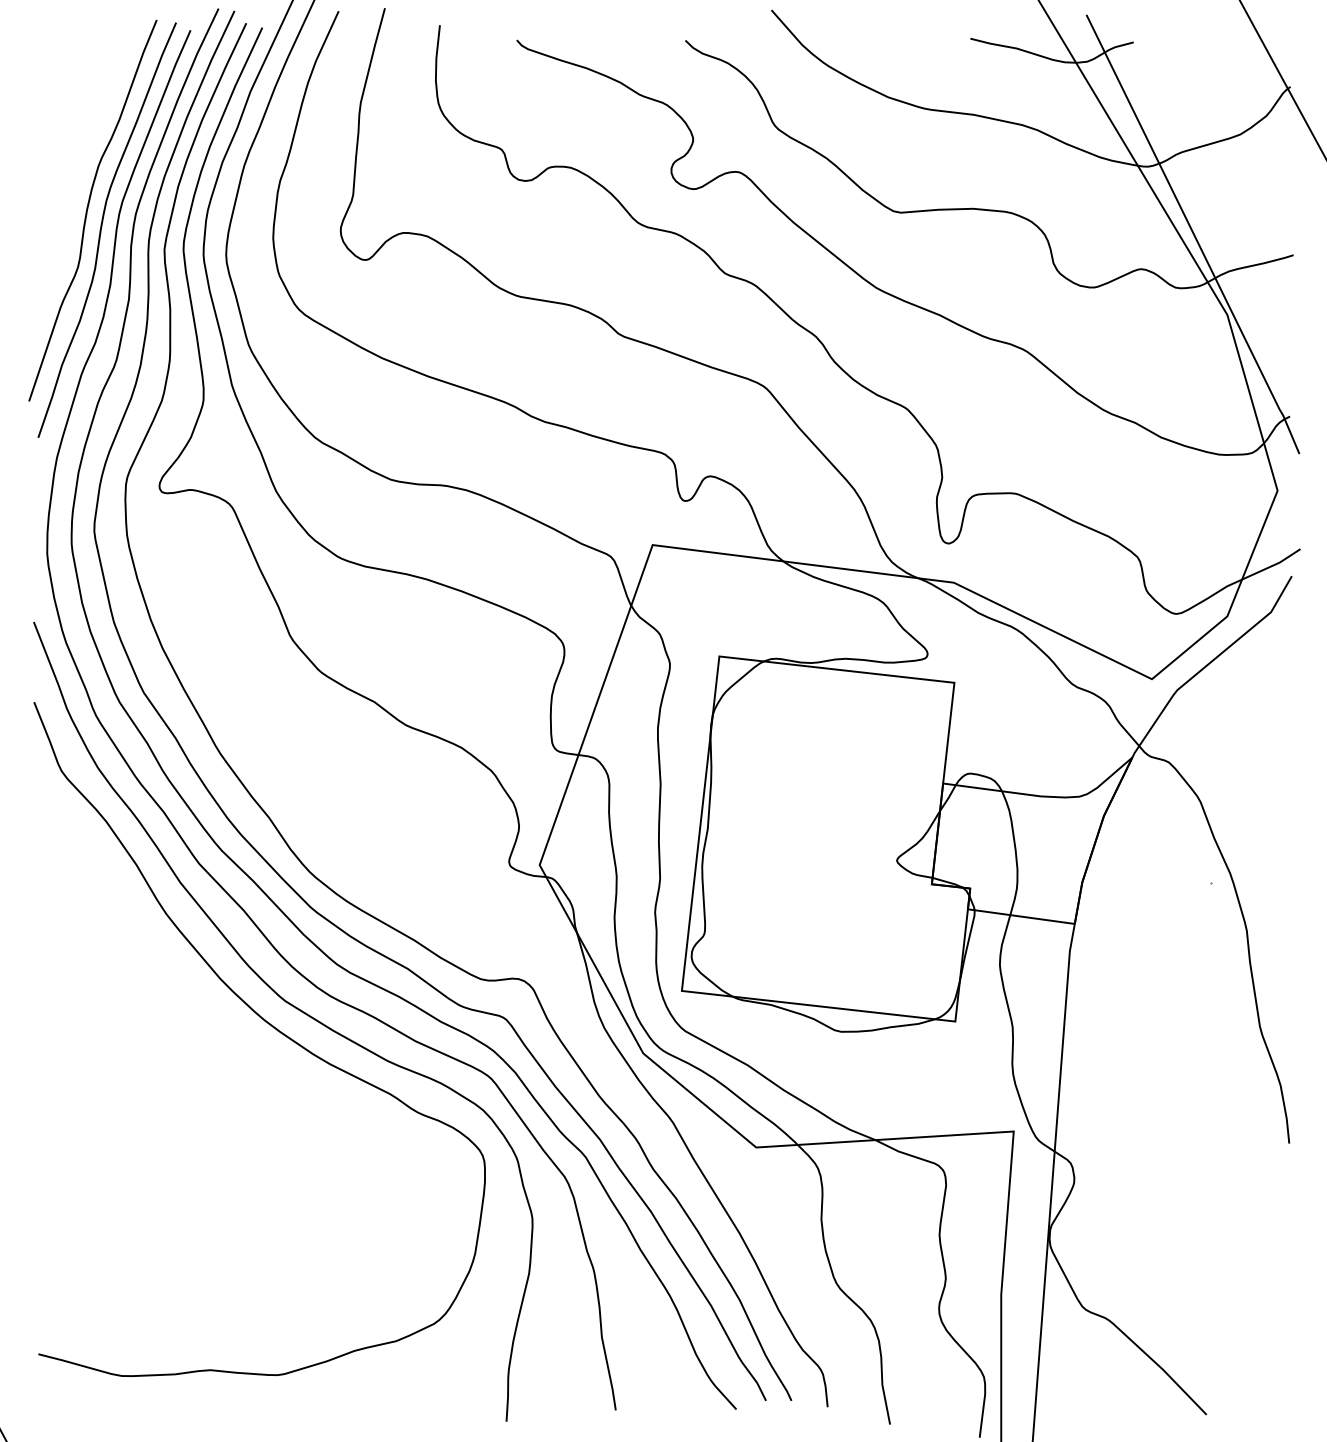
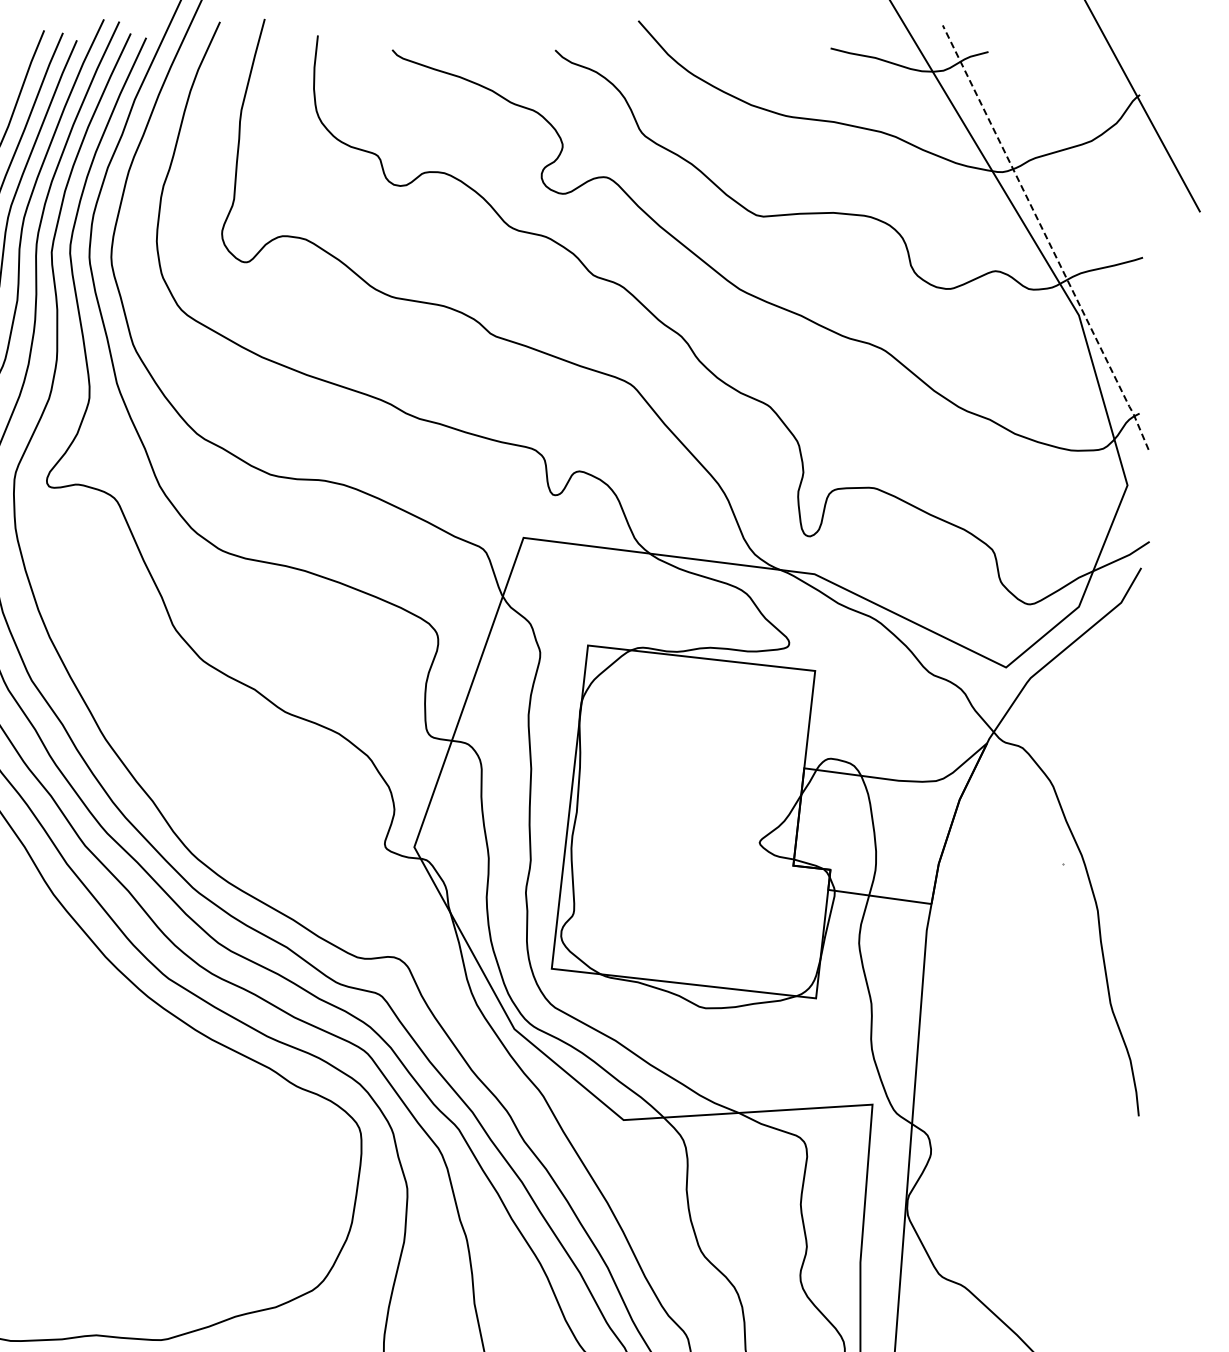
line: (1194, 234) -> (1047, 237), solid -> dashed

